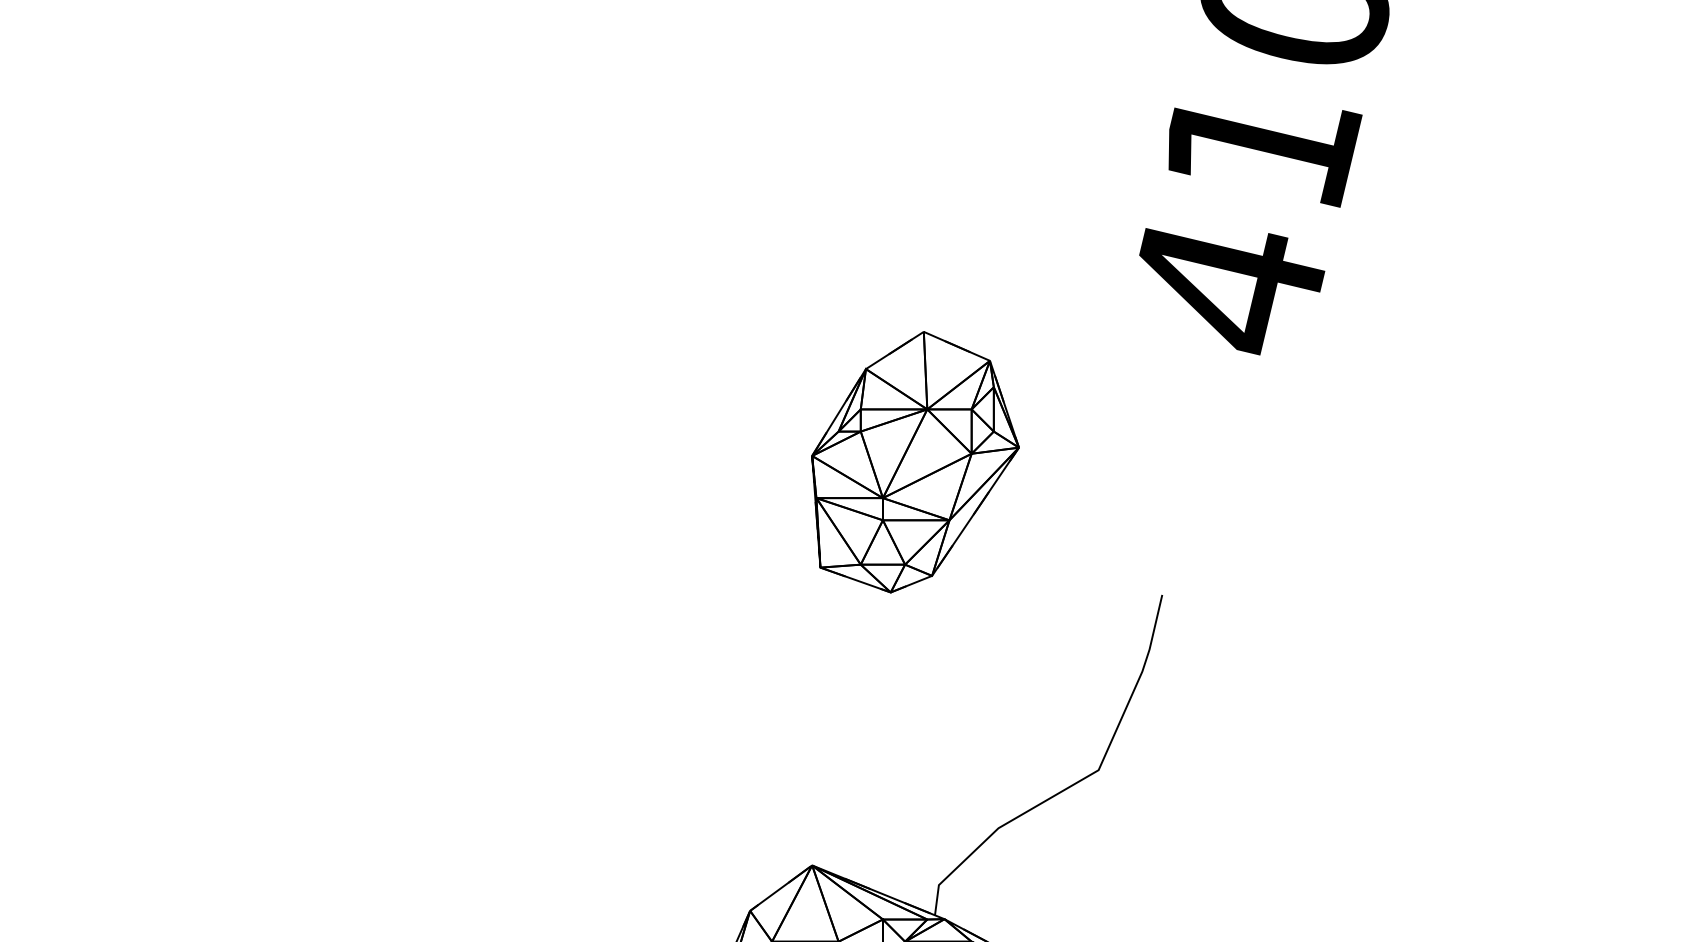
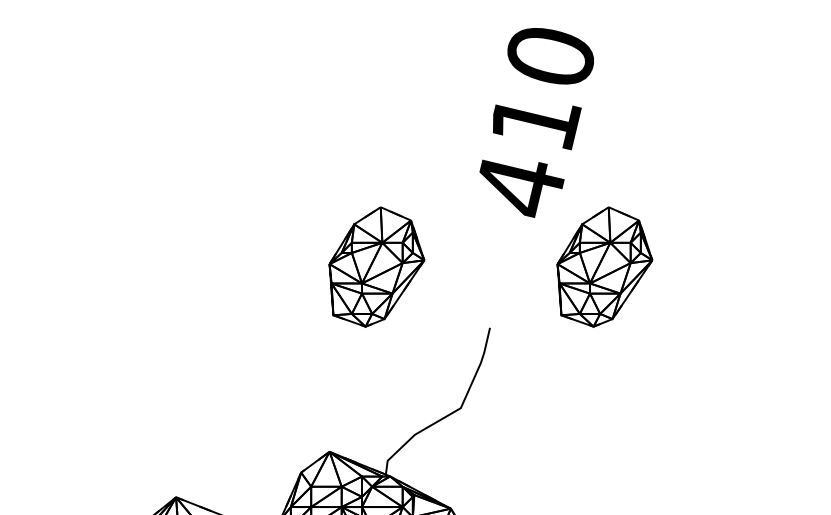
part: (1412, 461) -> (604, 266), added

